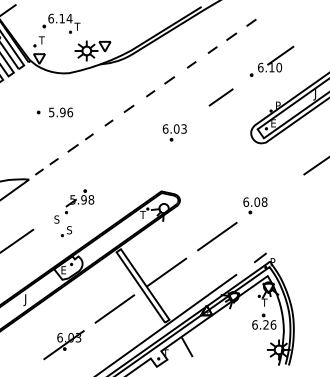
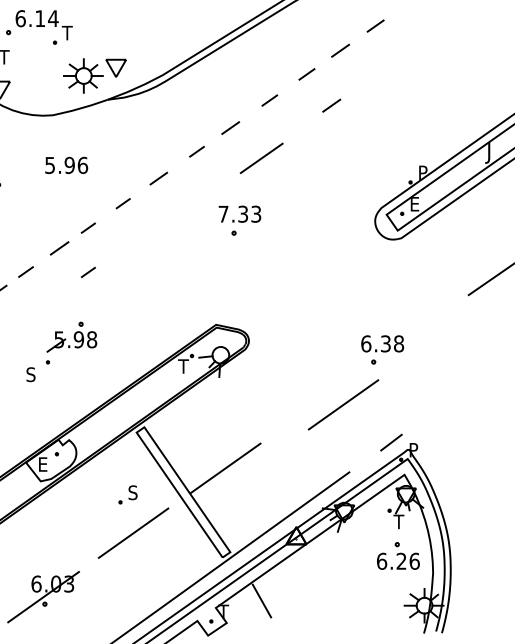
part: (271, 60) -> (411, 92), removed
line: (226, 67) -> (331, 105), added
line: (220, 97) -> (260, 158), moved
text: (61, 112) -> (67, 165), moved
text: (170, 128) -> (232, 213), 6.03 -> 7.33
line: (89, 161) -> (88, 271), added
text: (257, 201) -> (386, 342), 6.08 -> 6.38
part: (65, 231) -> (125, 495), moved
line: (217, 236) -> (343, 404), moved

